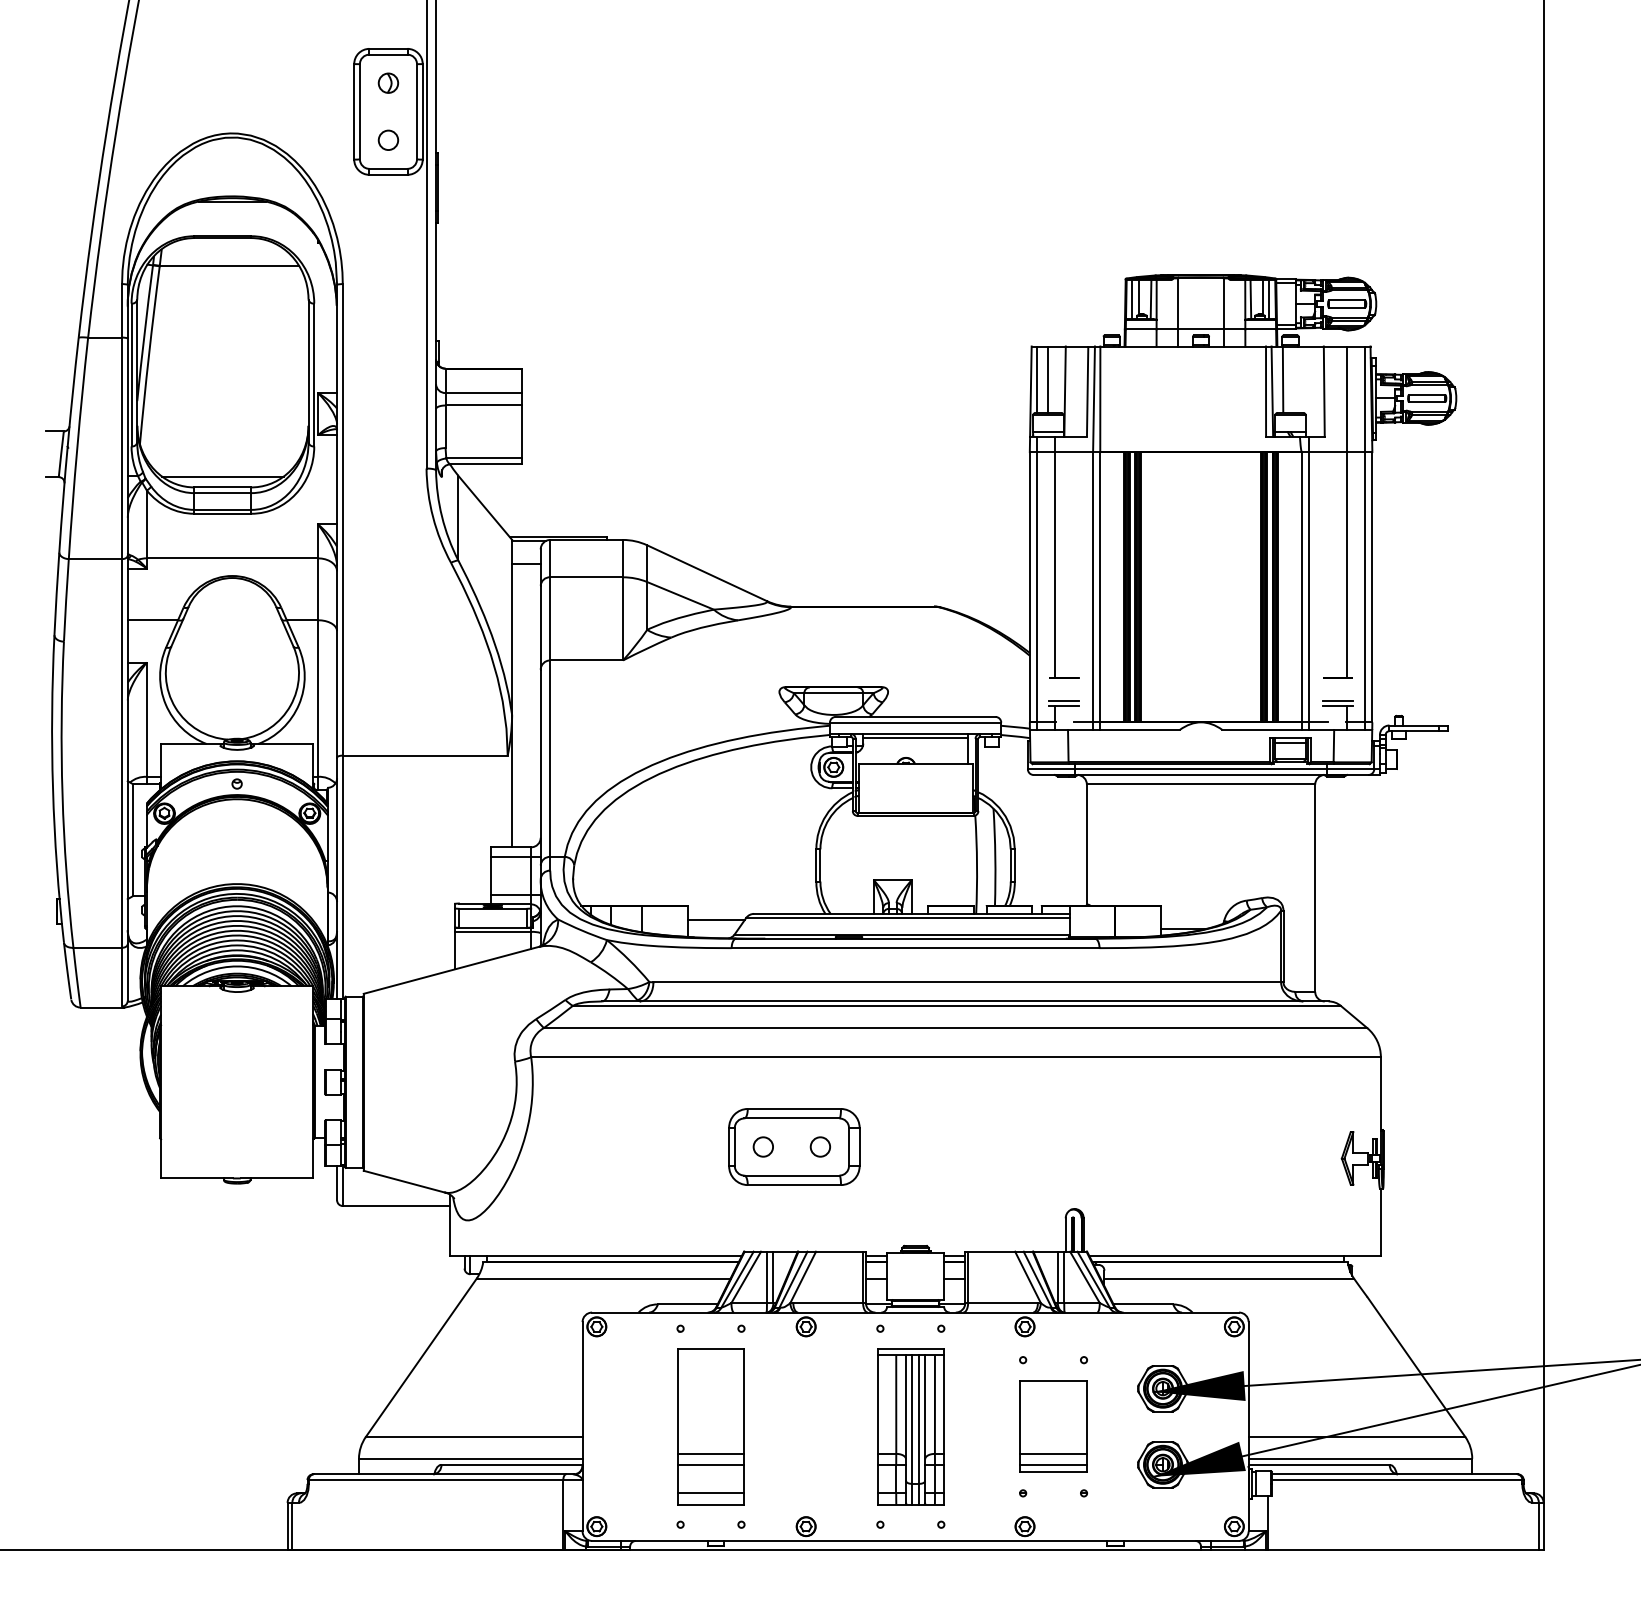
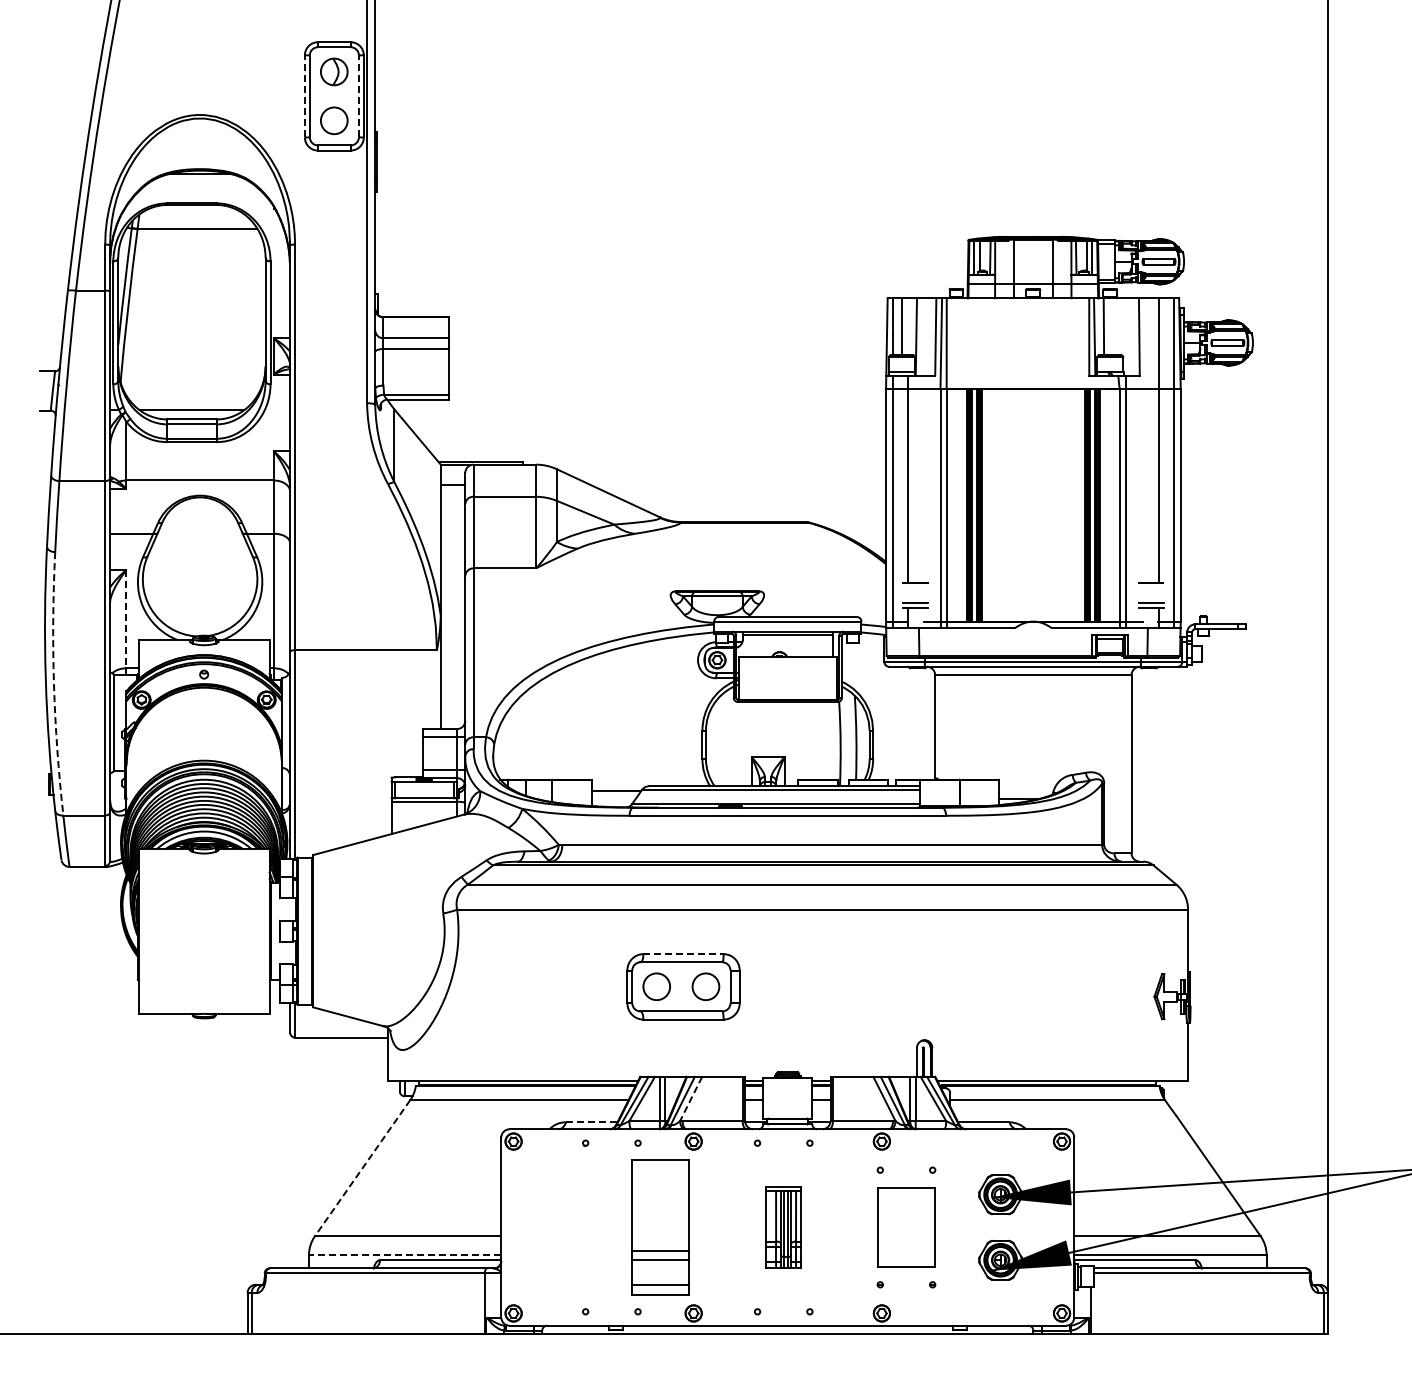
part: (388, 82) -> (334, 71), size x1.6
line: (353, 110) -> (304, 95), solid -> dashed
line: (416, 111) -> (358, 96), solid -> dashed
circle: (388, 139) -> (334, 120), size x1.6
line: (146, 719) -> (126, 619), solid -> dashed
arc: (61, 795) -> (53, 684), solid -> dashed
line: (795, 1109) -> (684, 954), solid -> dashed
circle: (762, 1146) -> (656, 986), size x1.6
circle: (819, 1146) -> (705, 986), size x1.6
line: (803, 1277) -> (691, 1099), solid -> dashed
line: (687, 1304) -> (591, 1122), solid -> dashed
line: (421, 1358) -> (362, 1168), solid -> dashed
part: (710, 1426) -> (660, 1227), moved
part: (910, 1426) -> (783, 1227), size x0.6
line: (1053, 1453) -> (906, 1250), removed
line: (470, 1459) -> (404, 1255), solid -> dashed
line: (1053, 1465) -> (906, 1260), removed

